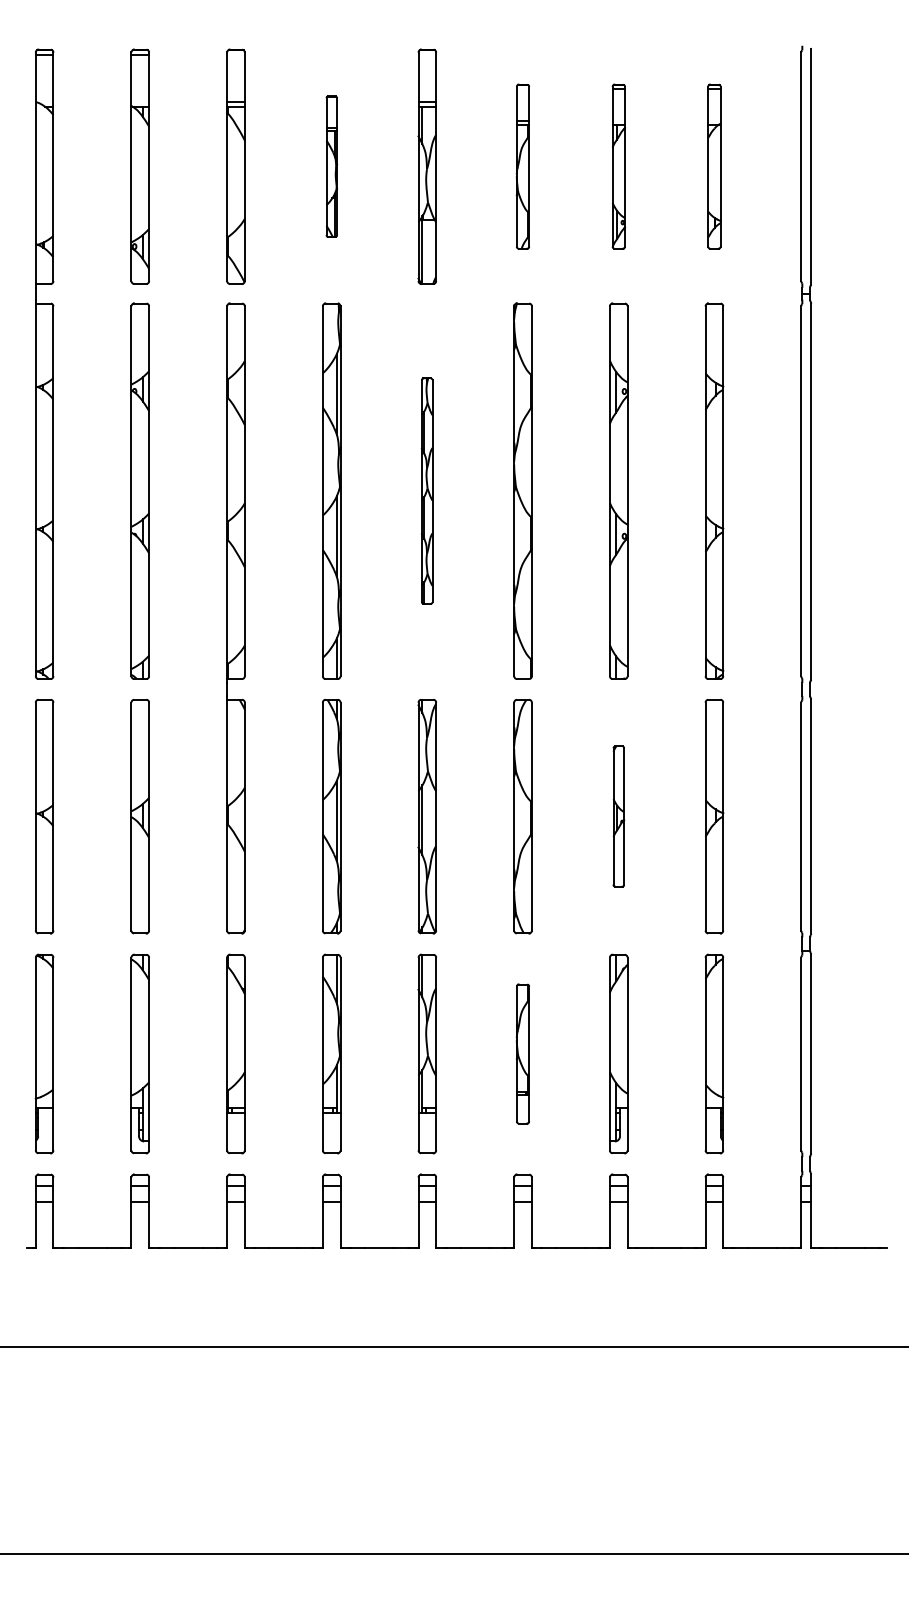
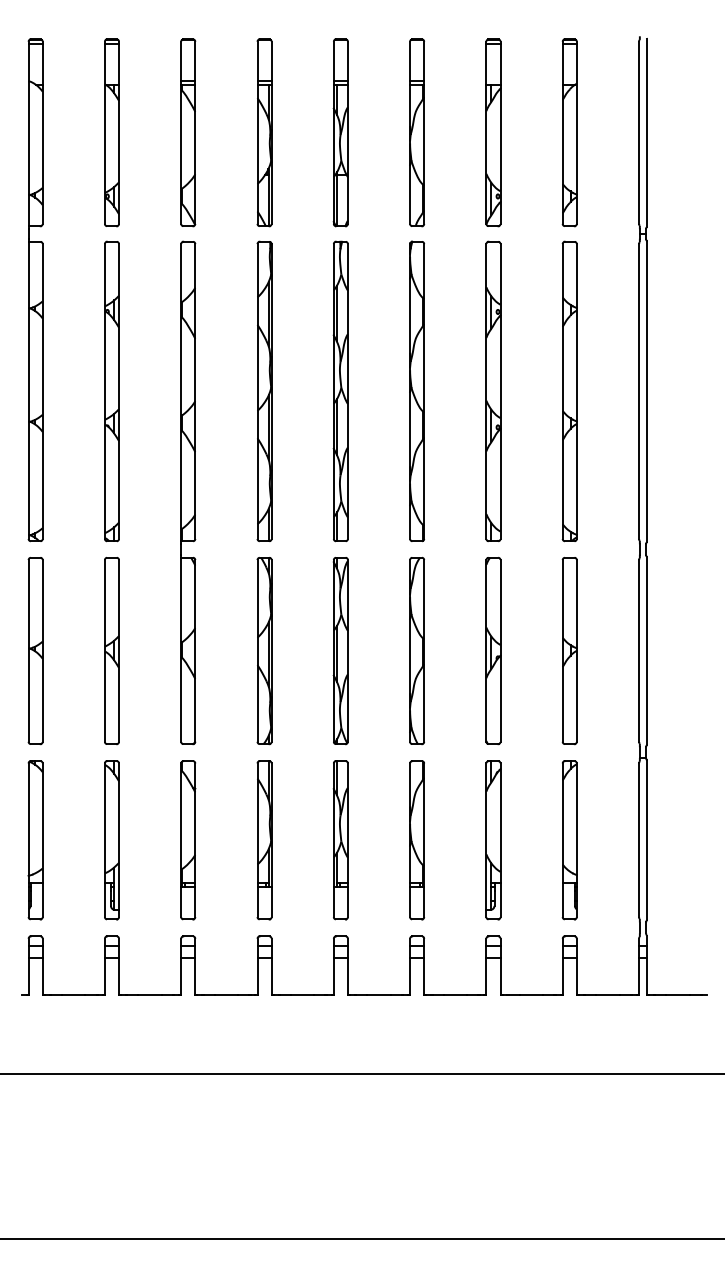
part: (331, 166) -> (264, 132), size x1.67
part: (522, 166) -> (416, 132), size x1.43
part: (618, 166) -> (493, 132), size x1.43
part: (714, 166) -> (569, 132), size x1.43
part: (426, 490) -> (340, 390), size x1.67
part: (618, 816) -> (493, 650), size x1.67
part: (522, 1053) -> (416, 839), size x1.43

